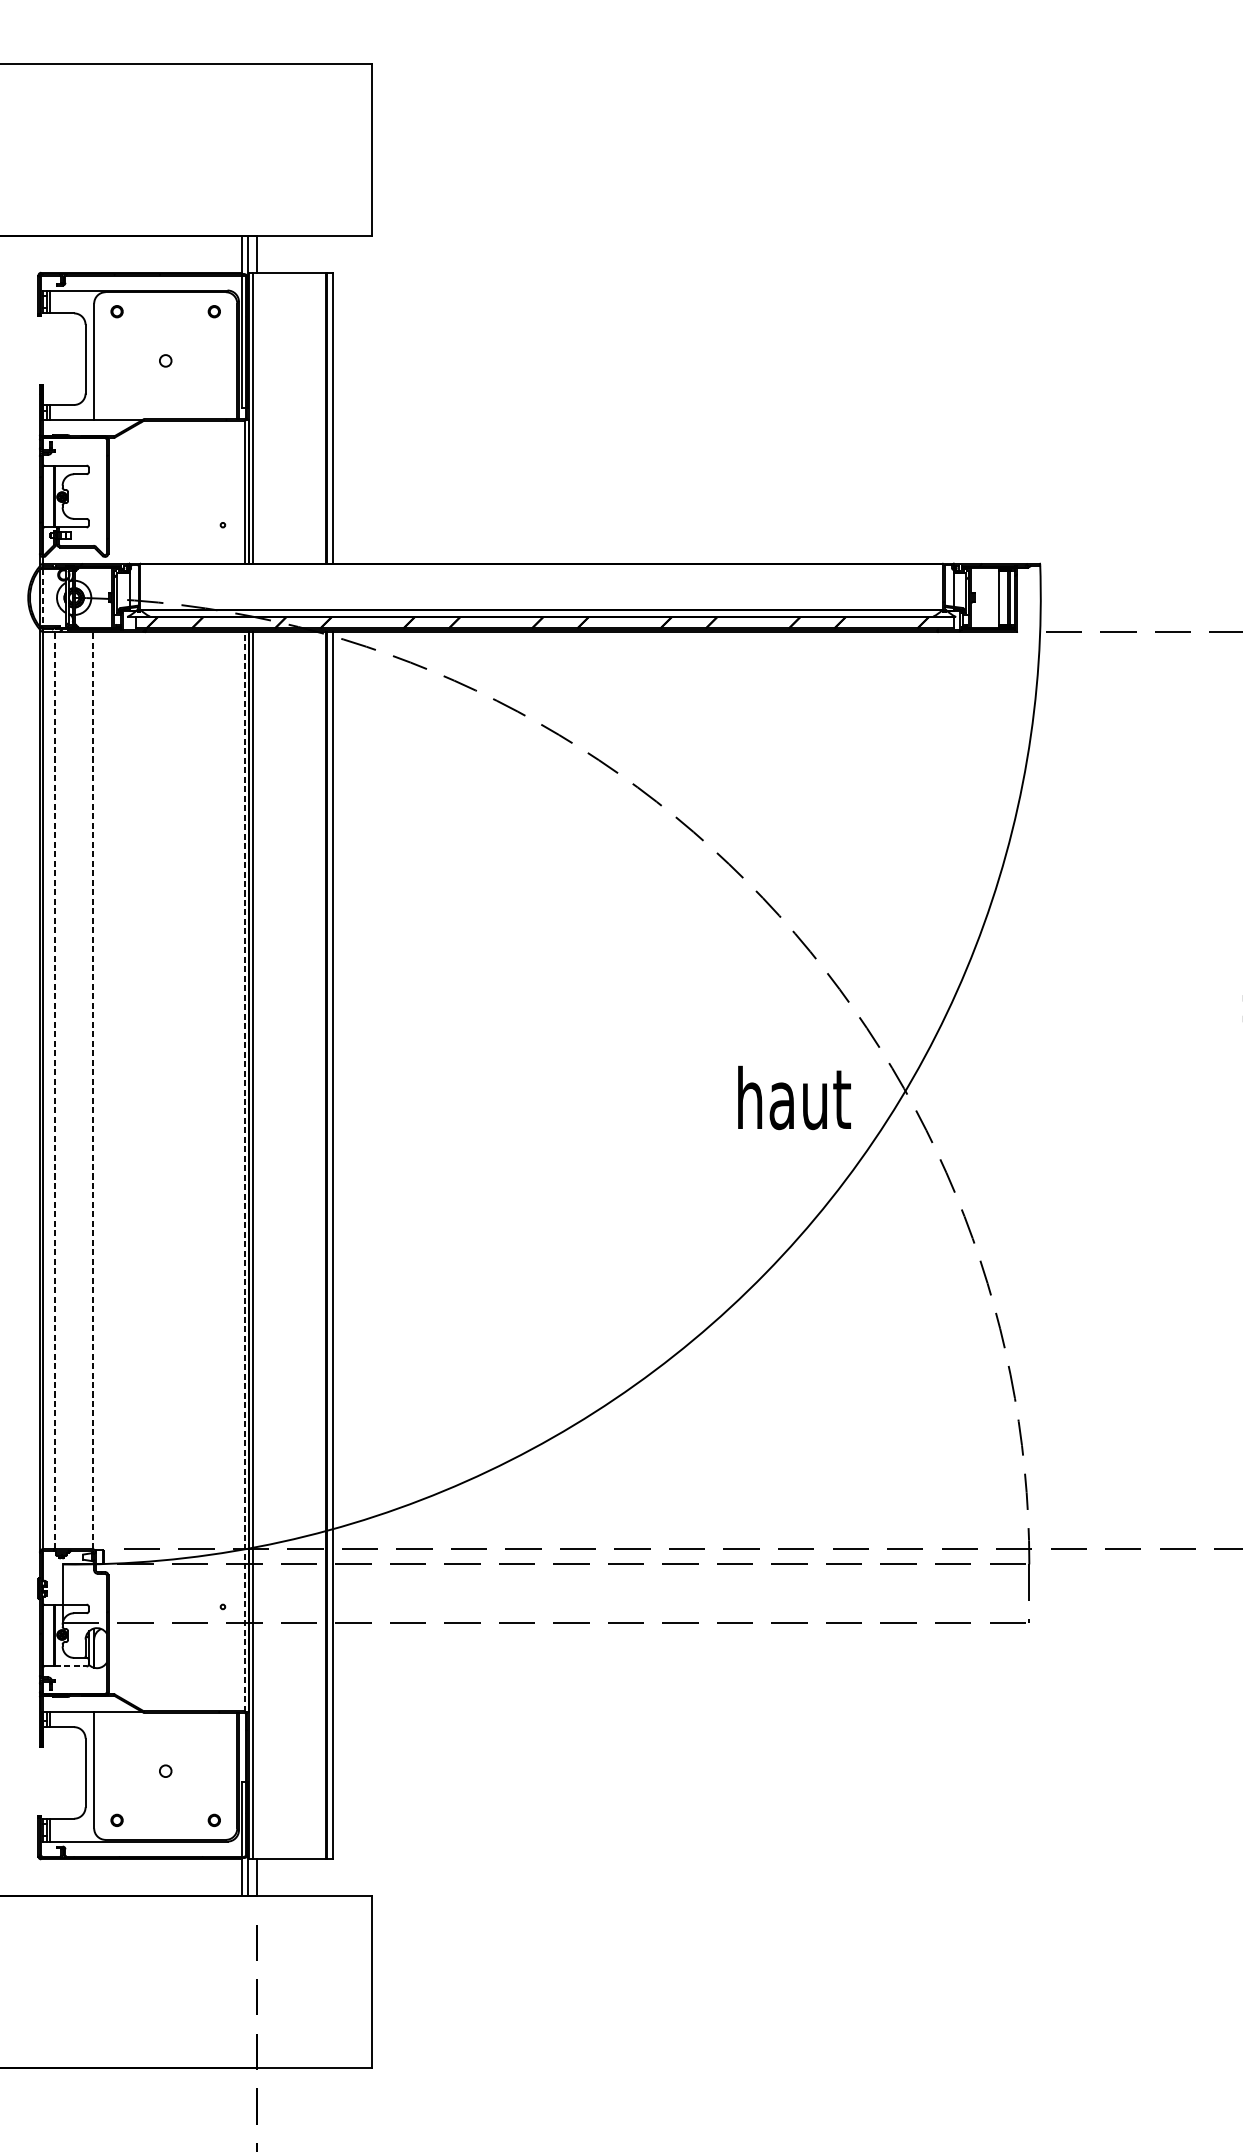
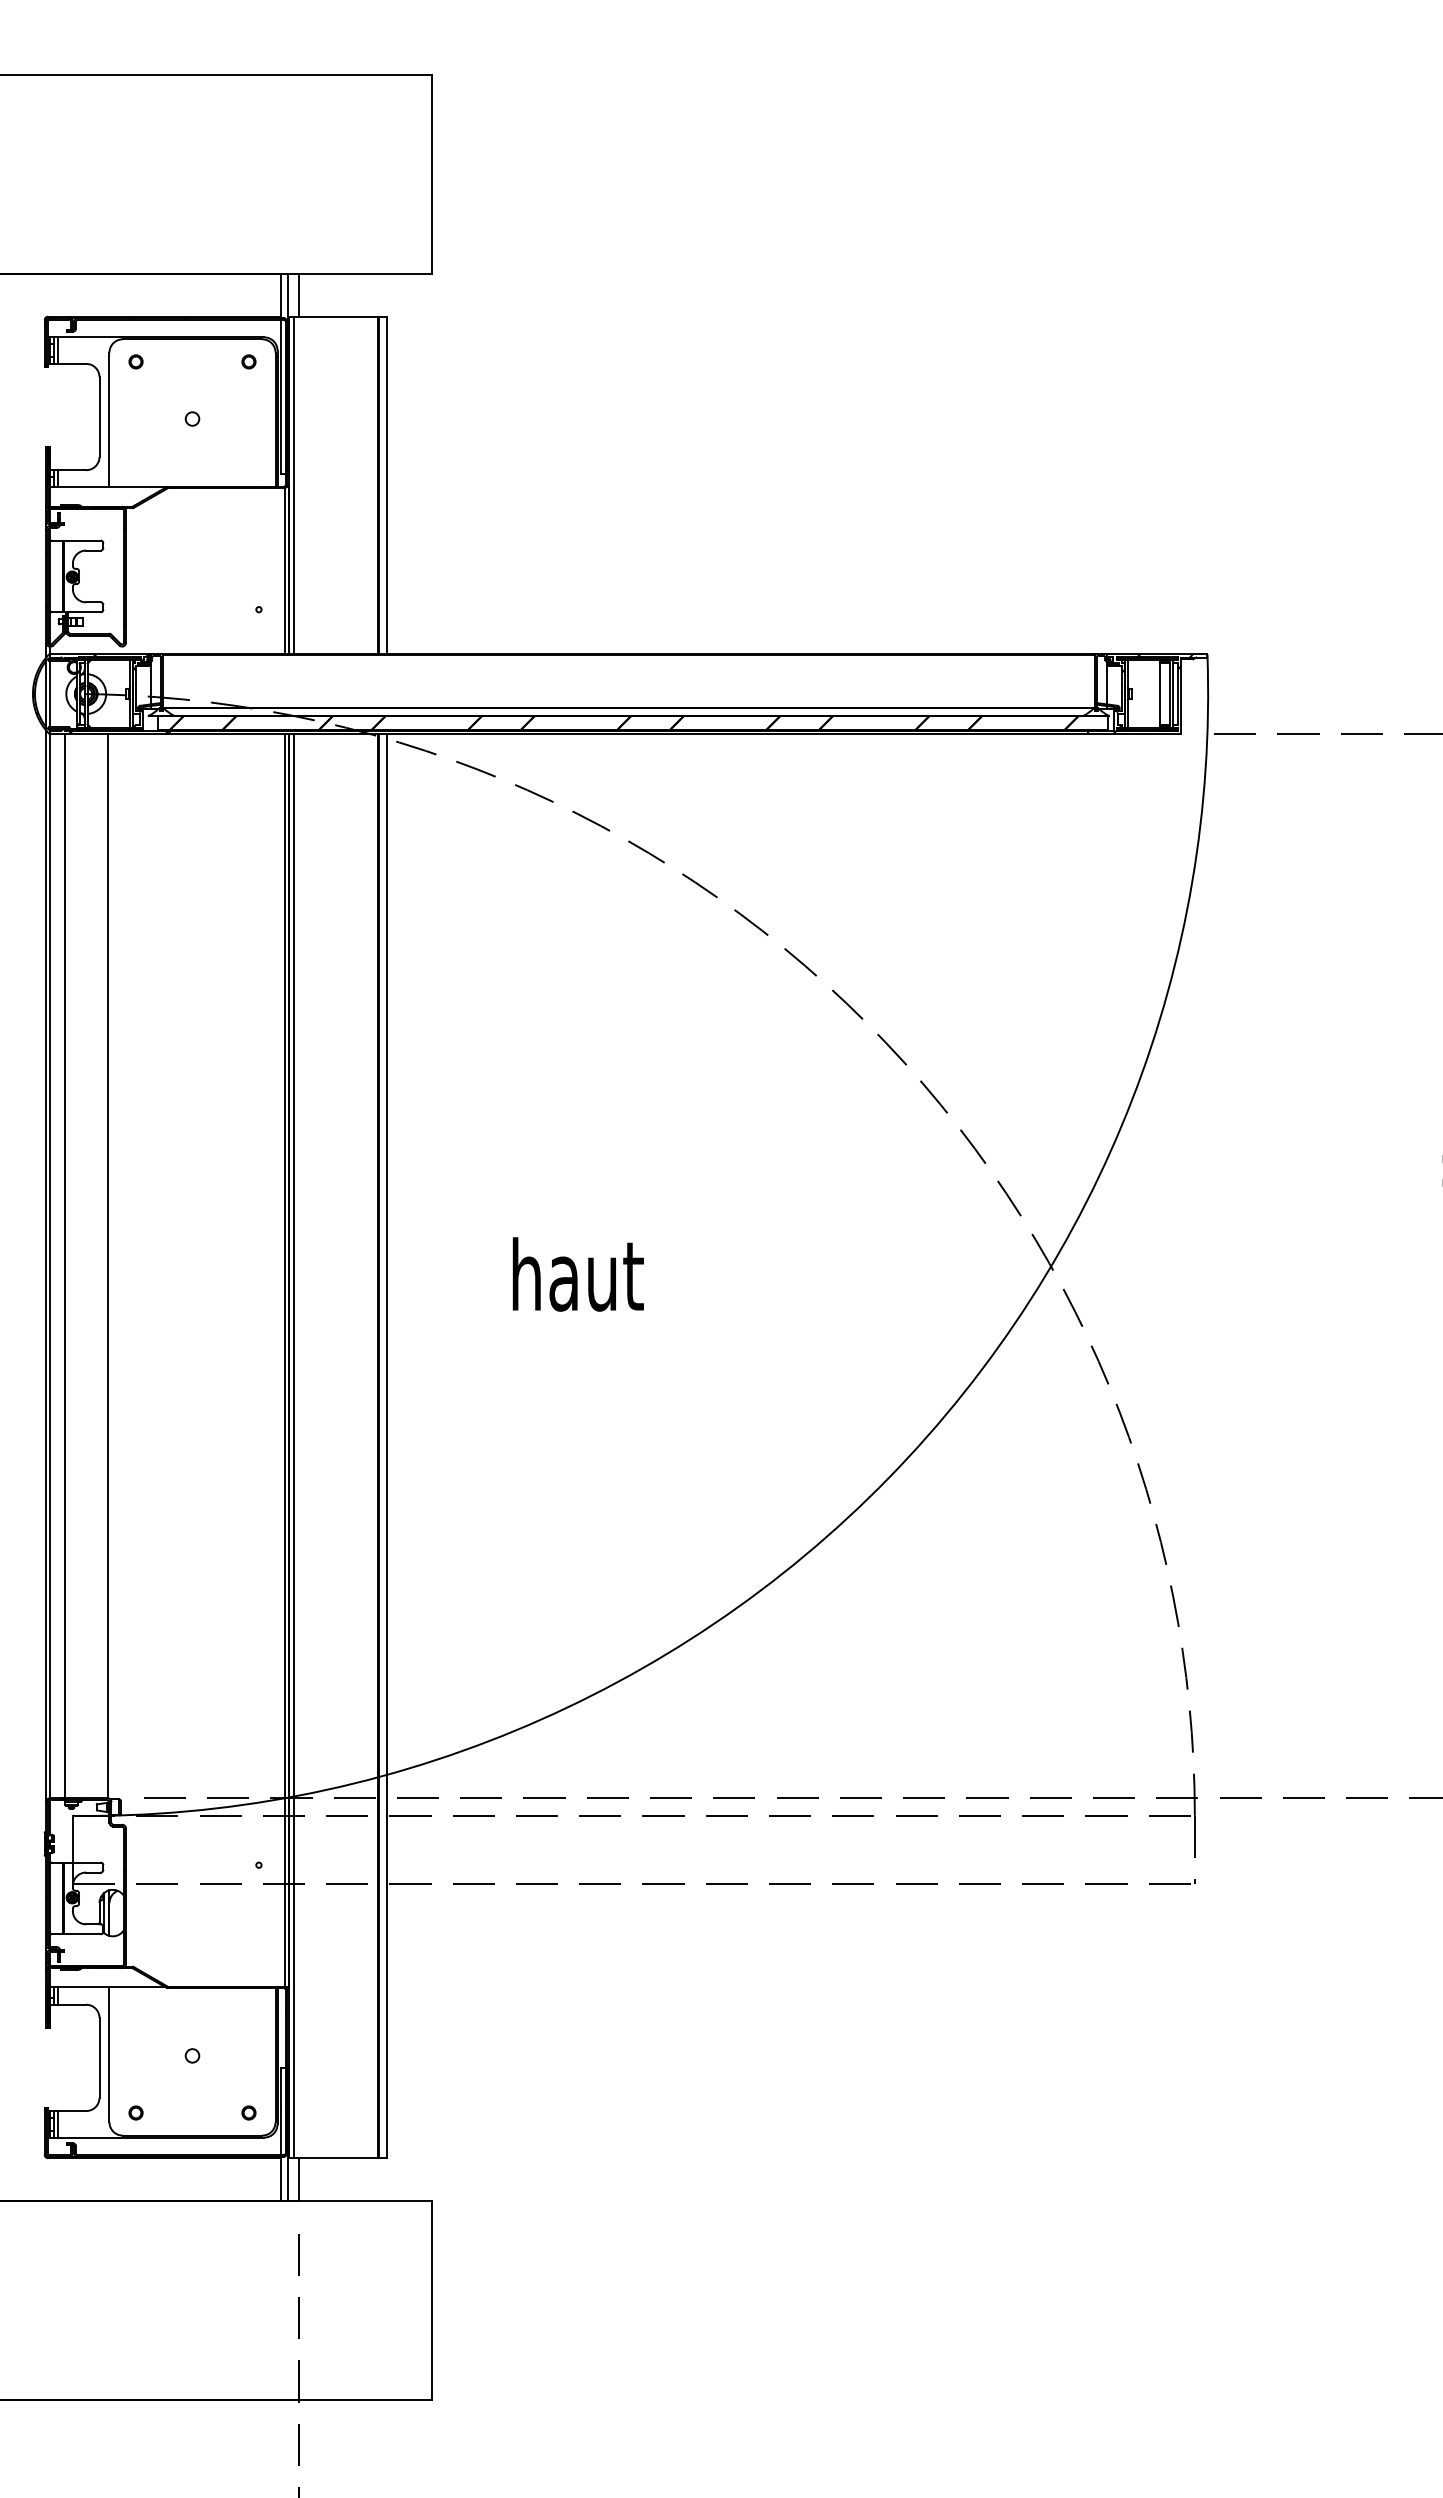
line: (43, 598) -> (50, 694), dashed -> solid
line: (55, 1090) -> (64, 1265), dashed -> solid
line: (92, 1090) -> (107, 1265), dashed -> solid
text: (793, 1097) -> (577, 1274), moved
line: (244, 1171) -> (284, 1359), dashed -> solid
line: (70, 1666) -> (82, 1934), dashed -> solid

